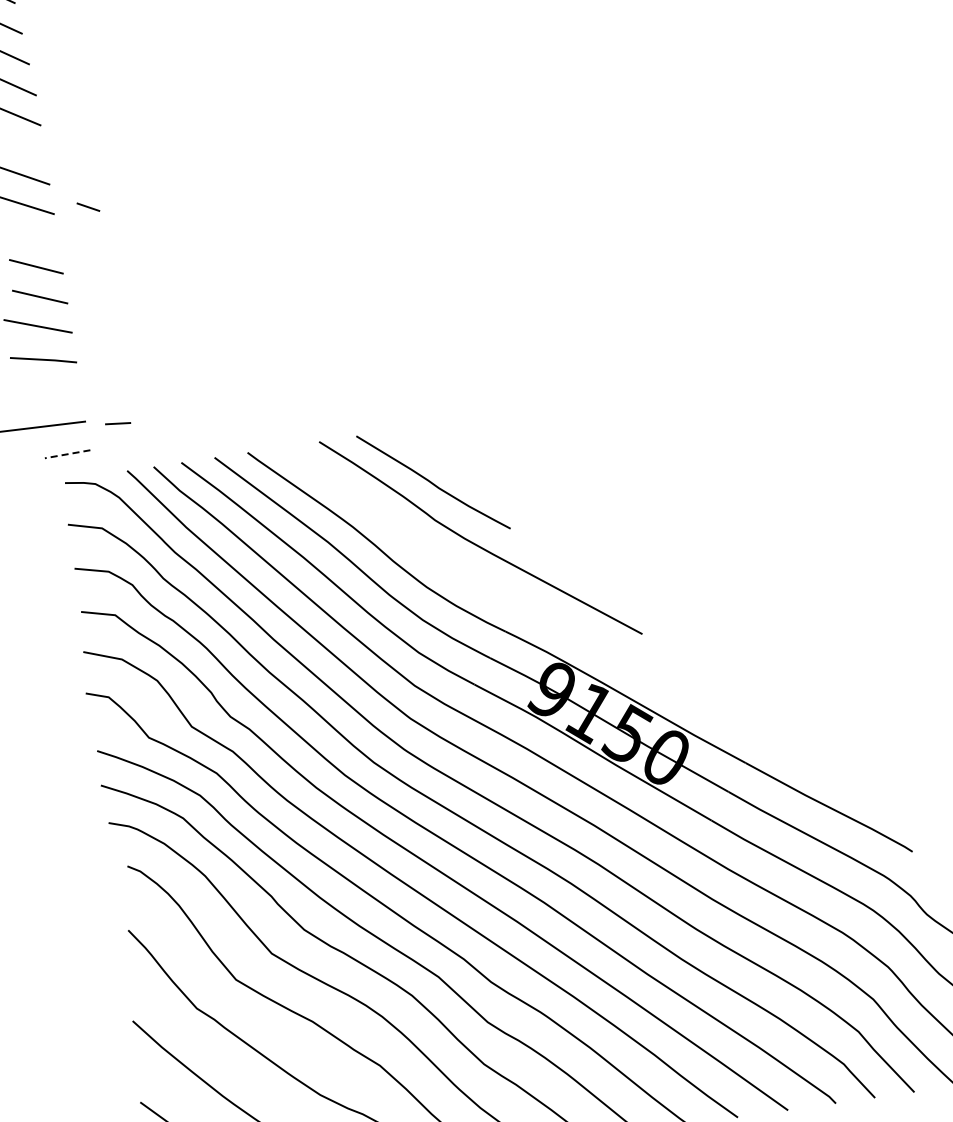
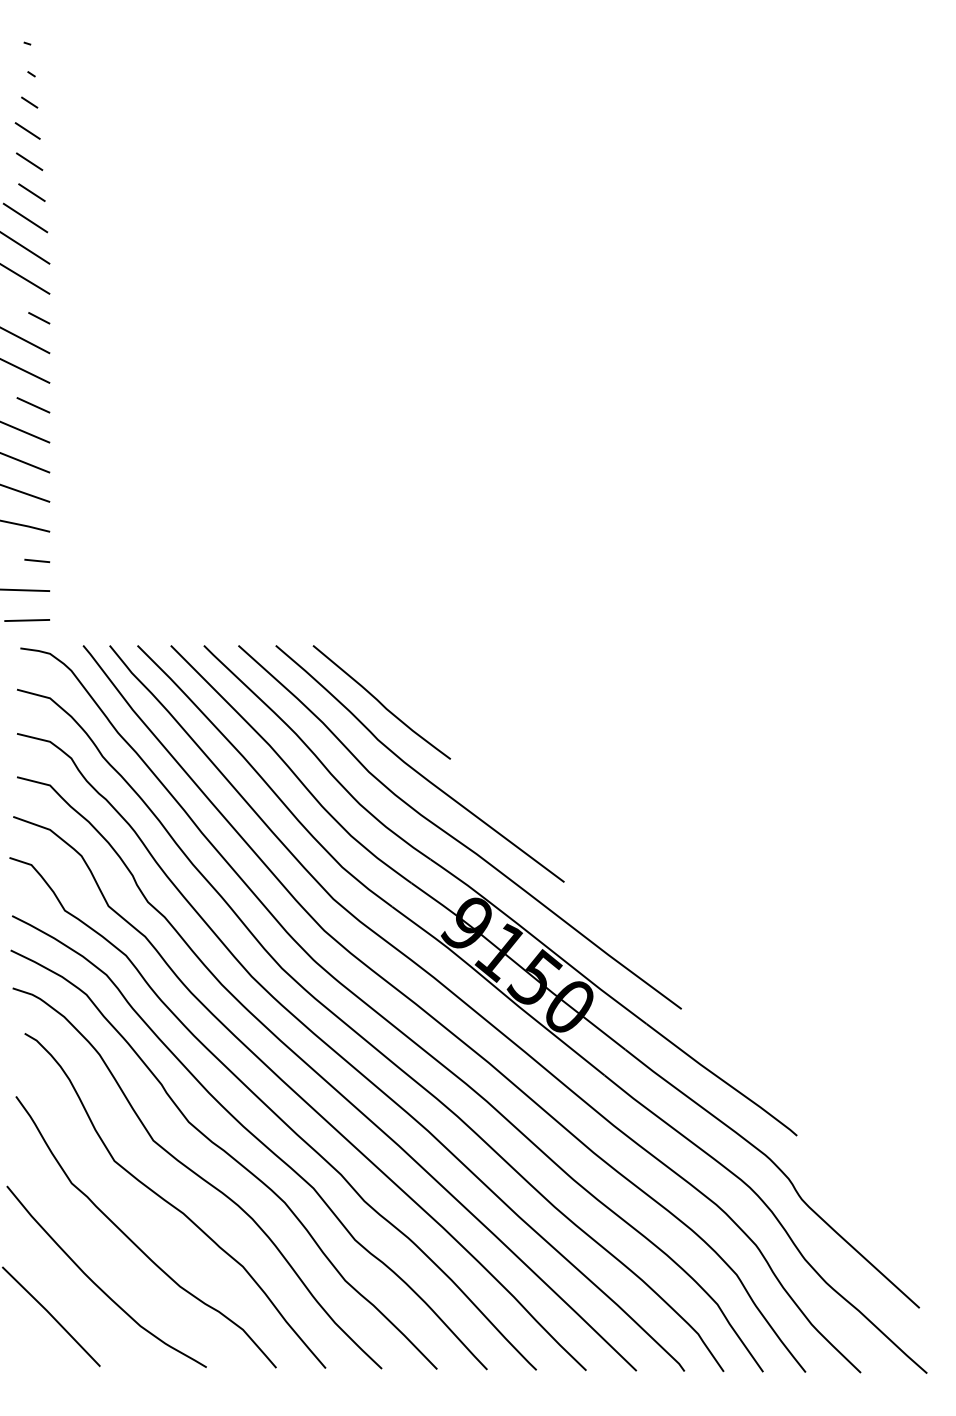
line: (88, 207) -> (39, 318), moved
line: (41, 239) -> (33, 405), added
line: (118, 423) -> (37, 560), moved
line: (67, 454) -> (27, 620), dashed -> solid
curve: (525, 605) -> (453, 836), added

